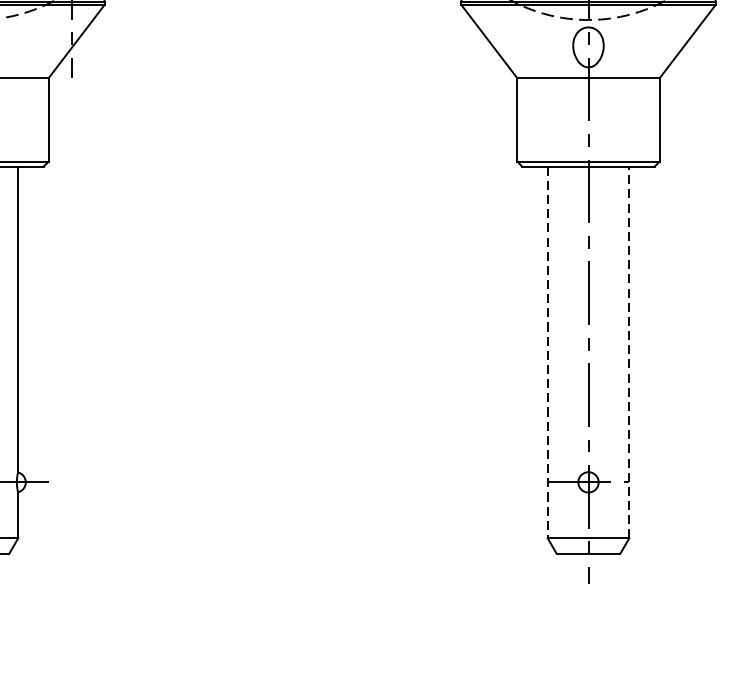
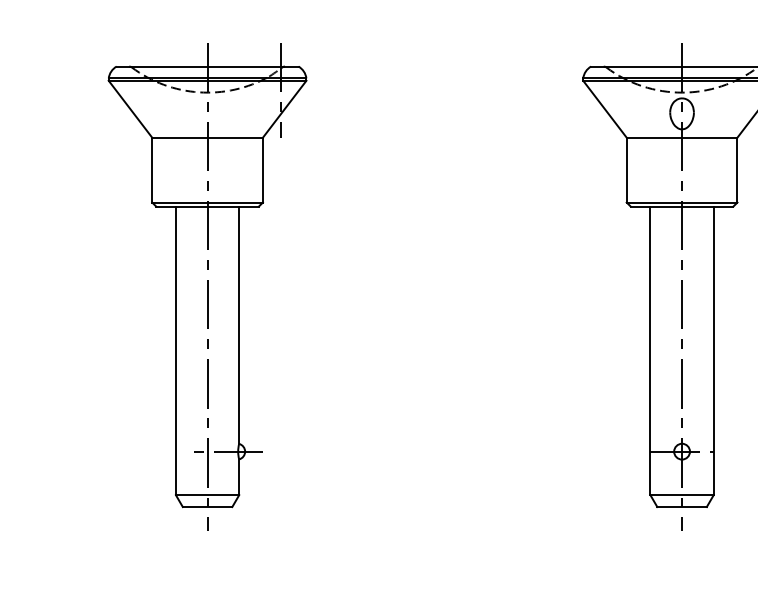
line: (628, 352) -> (713, 350), dashed -> solid
line: (547, 353) -> (650, 351), dashed -> solid

